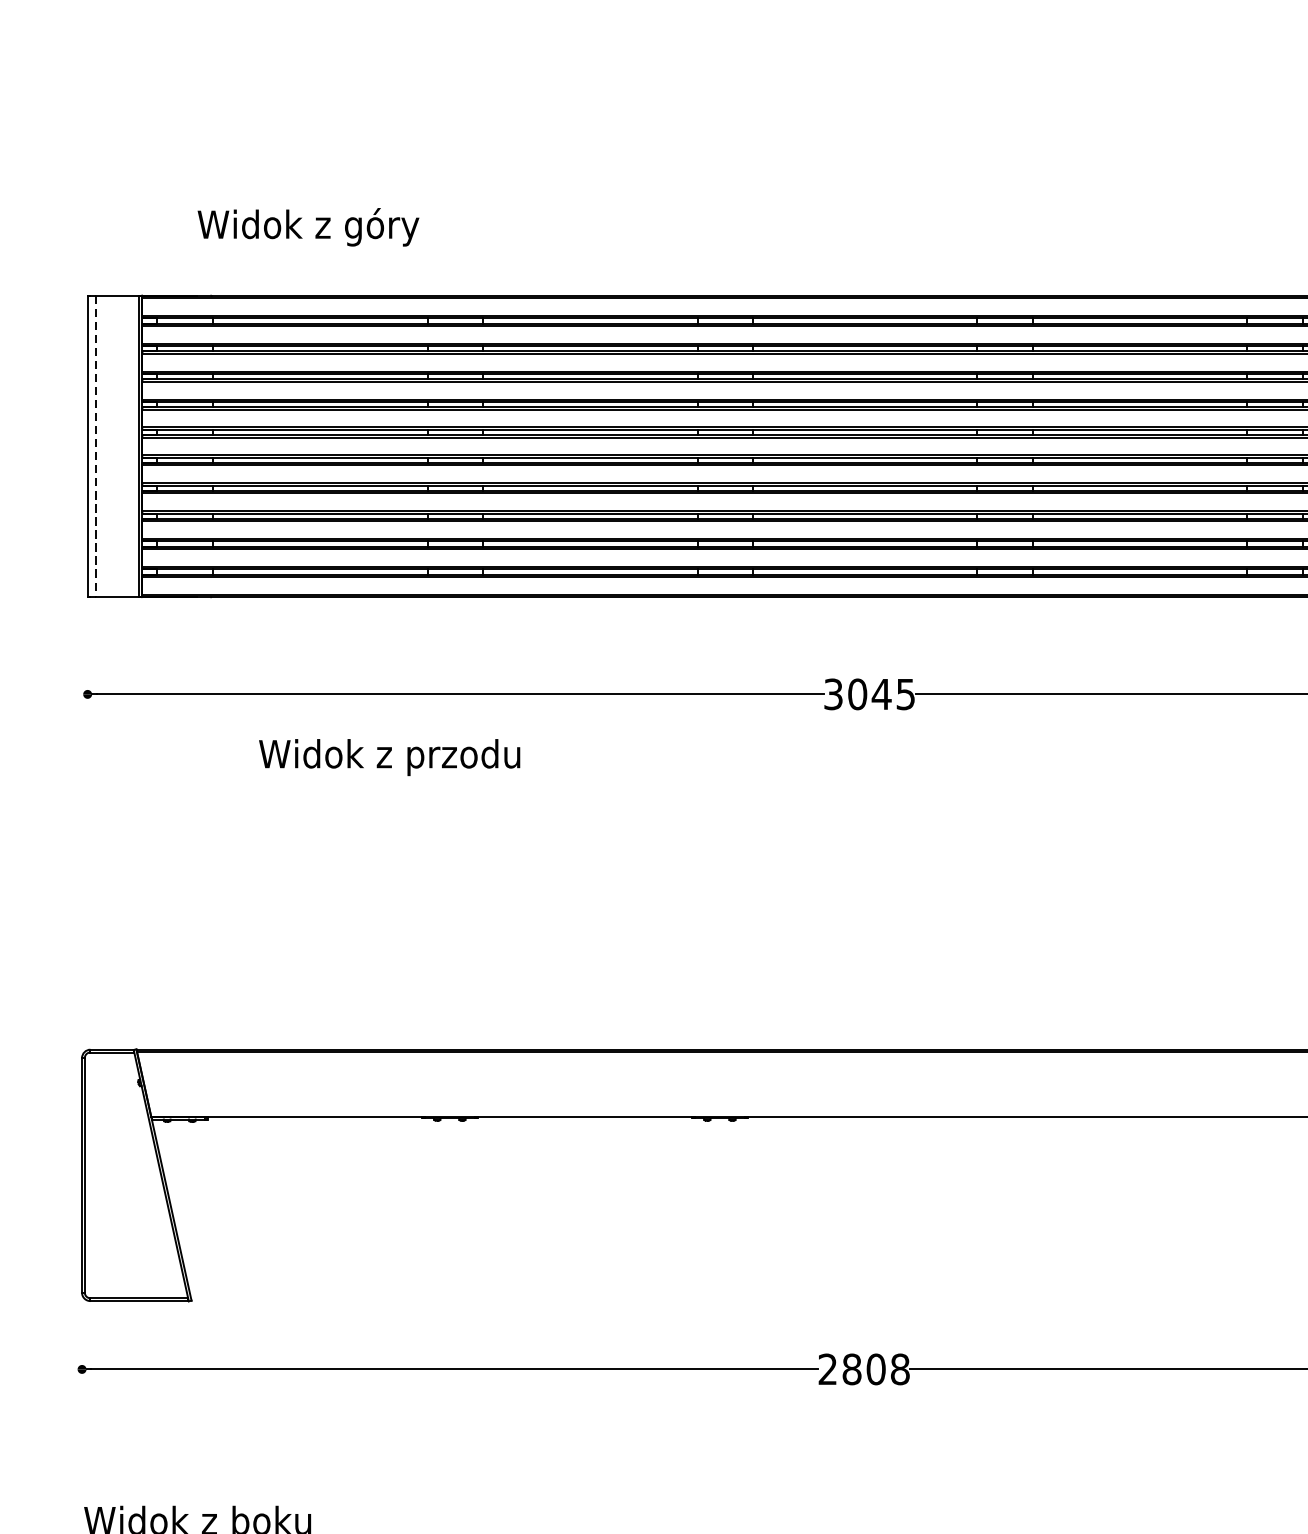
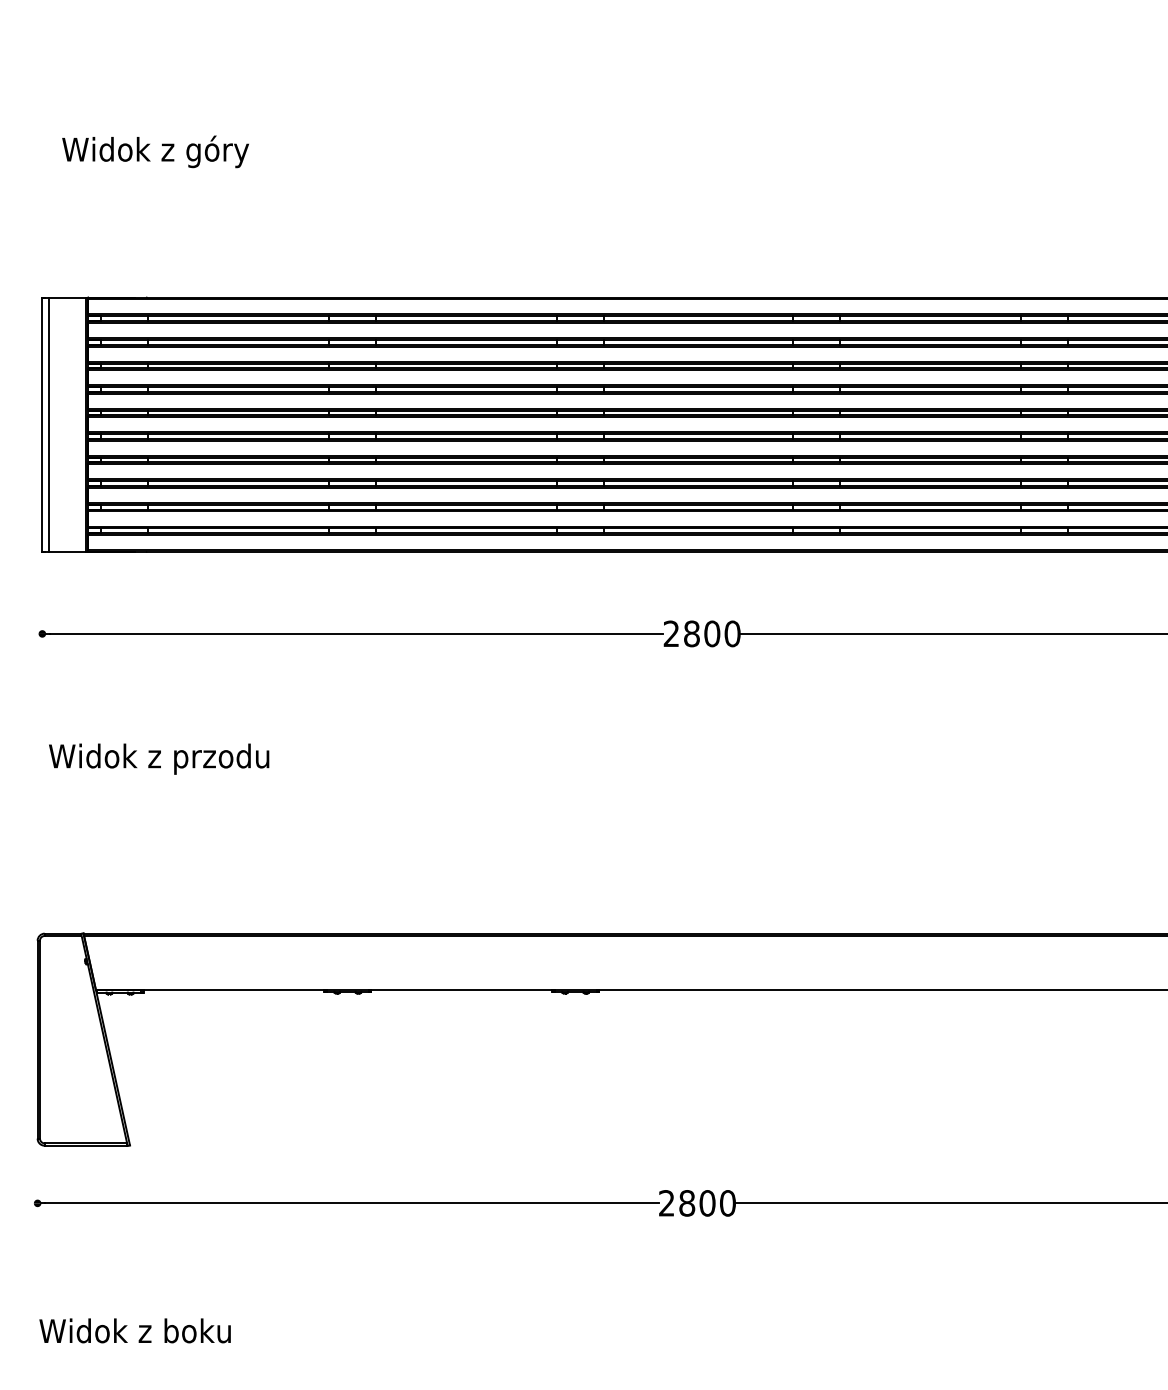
text: (308, 226) -> (155, 151), moved
line: (96, 447) -> (49, 425), dashed -> solid
text: (869, 693) -> (701, 633), 3045 -> 2800
text: (390, 756) -> (159, 758), moved
text: (899, 1369) -> (727, 1203), 2808 -> 2800

